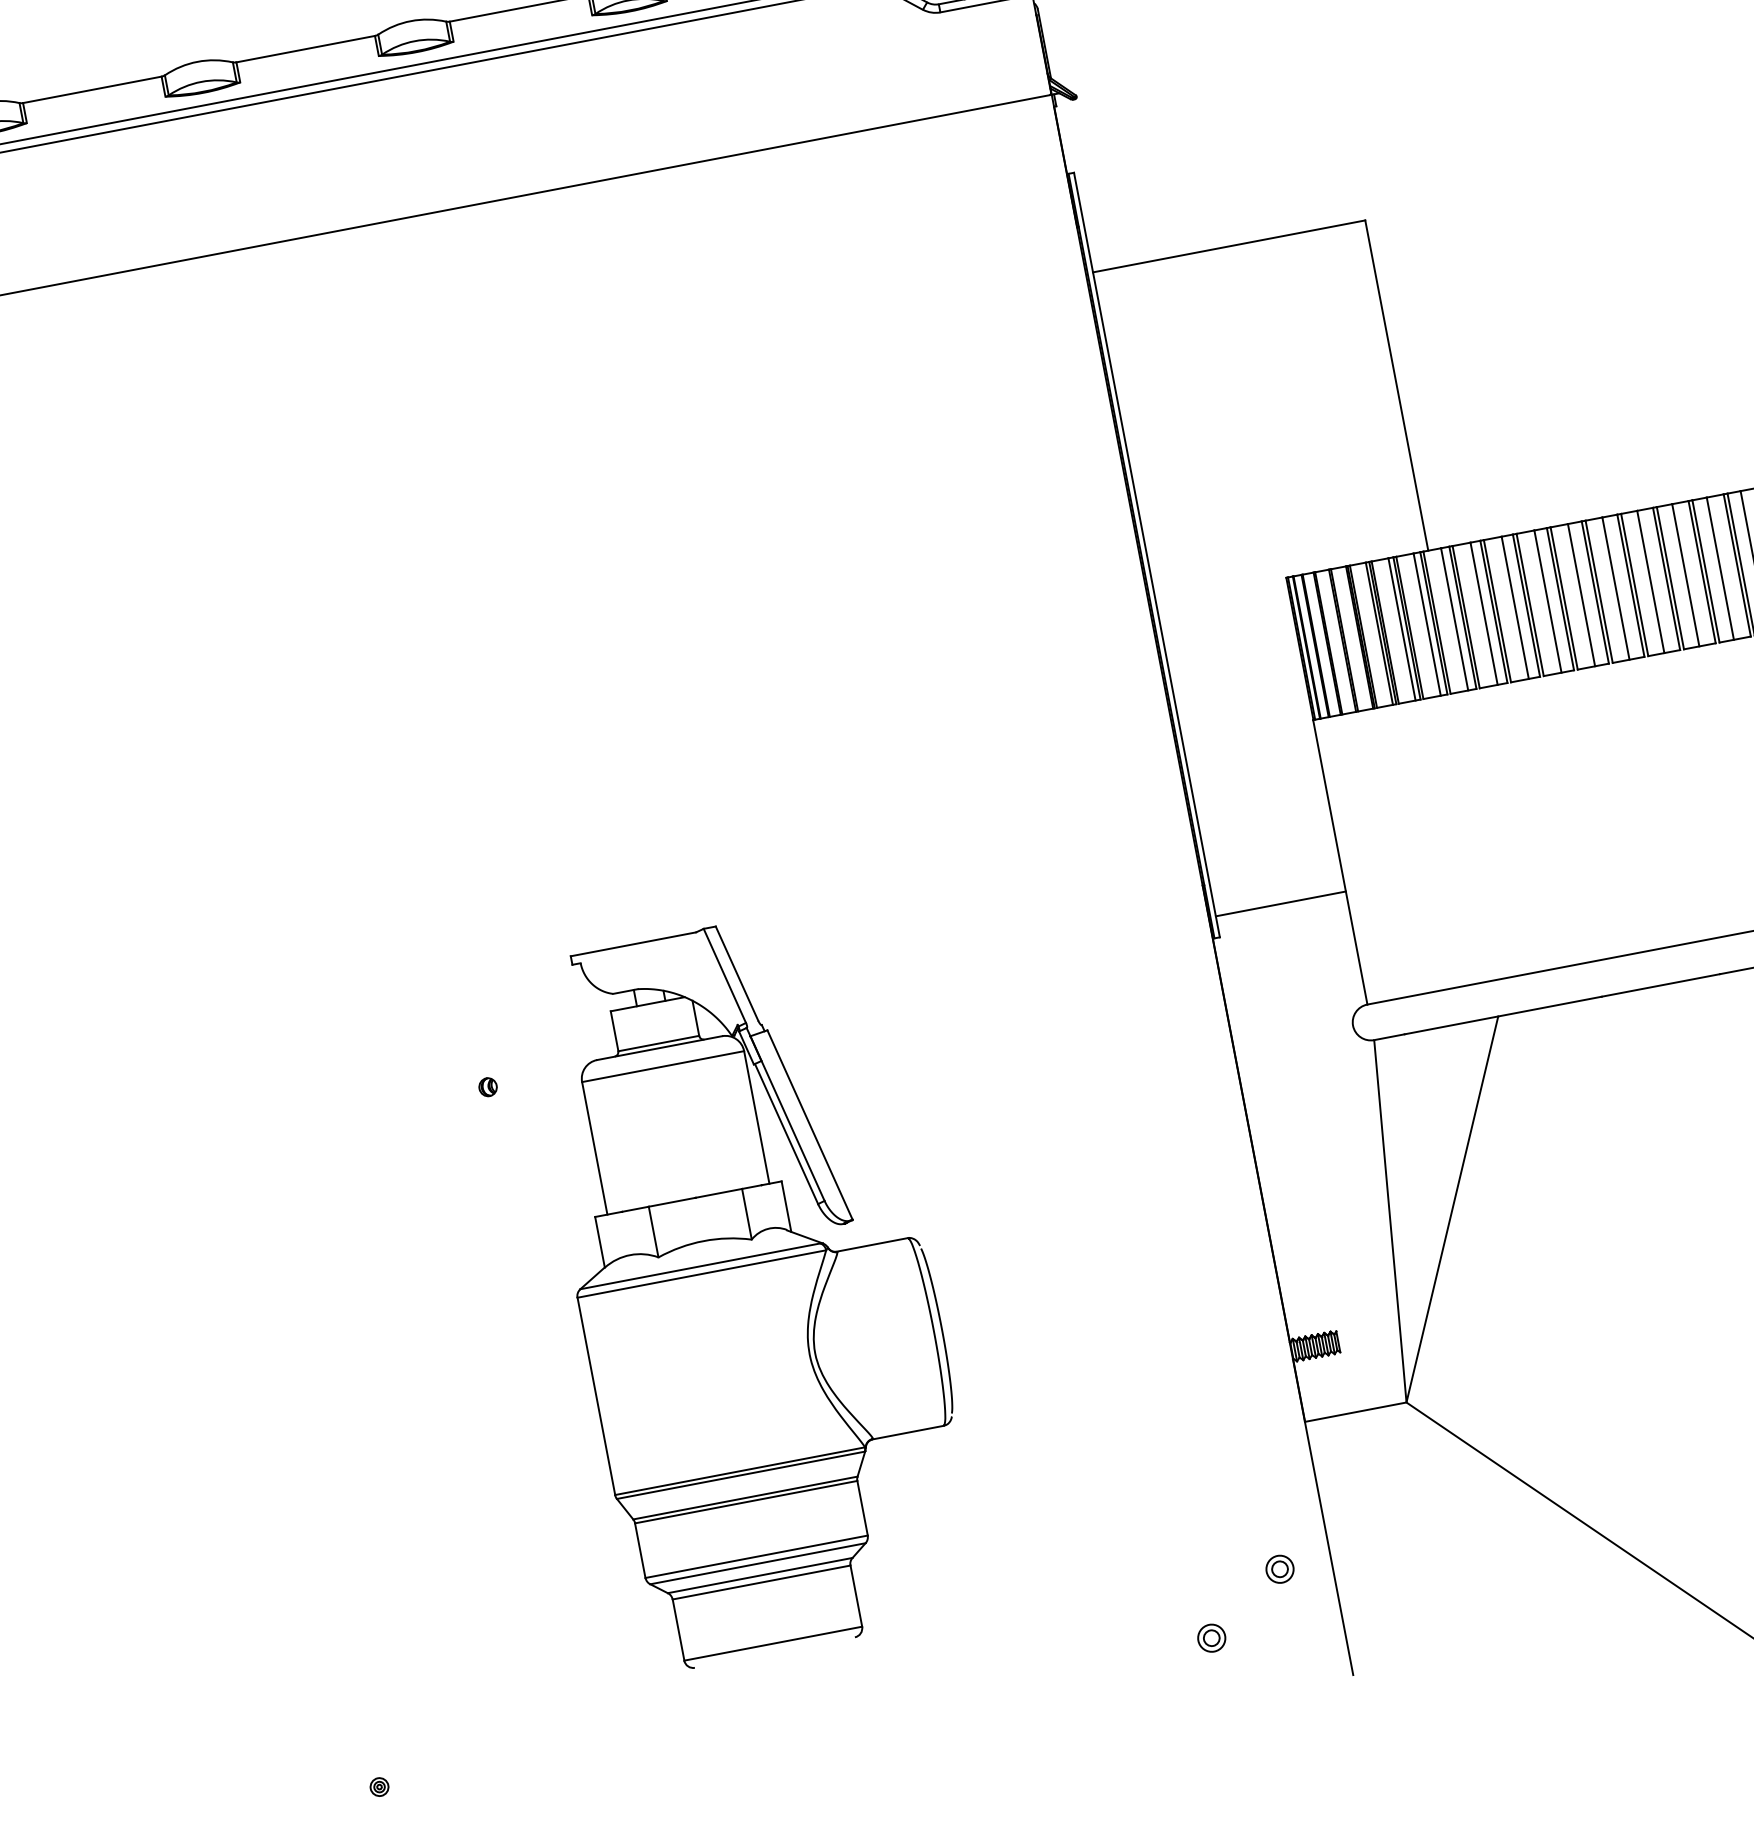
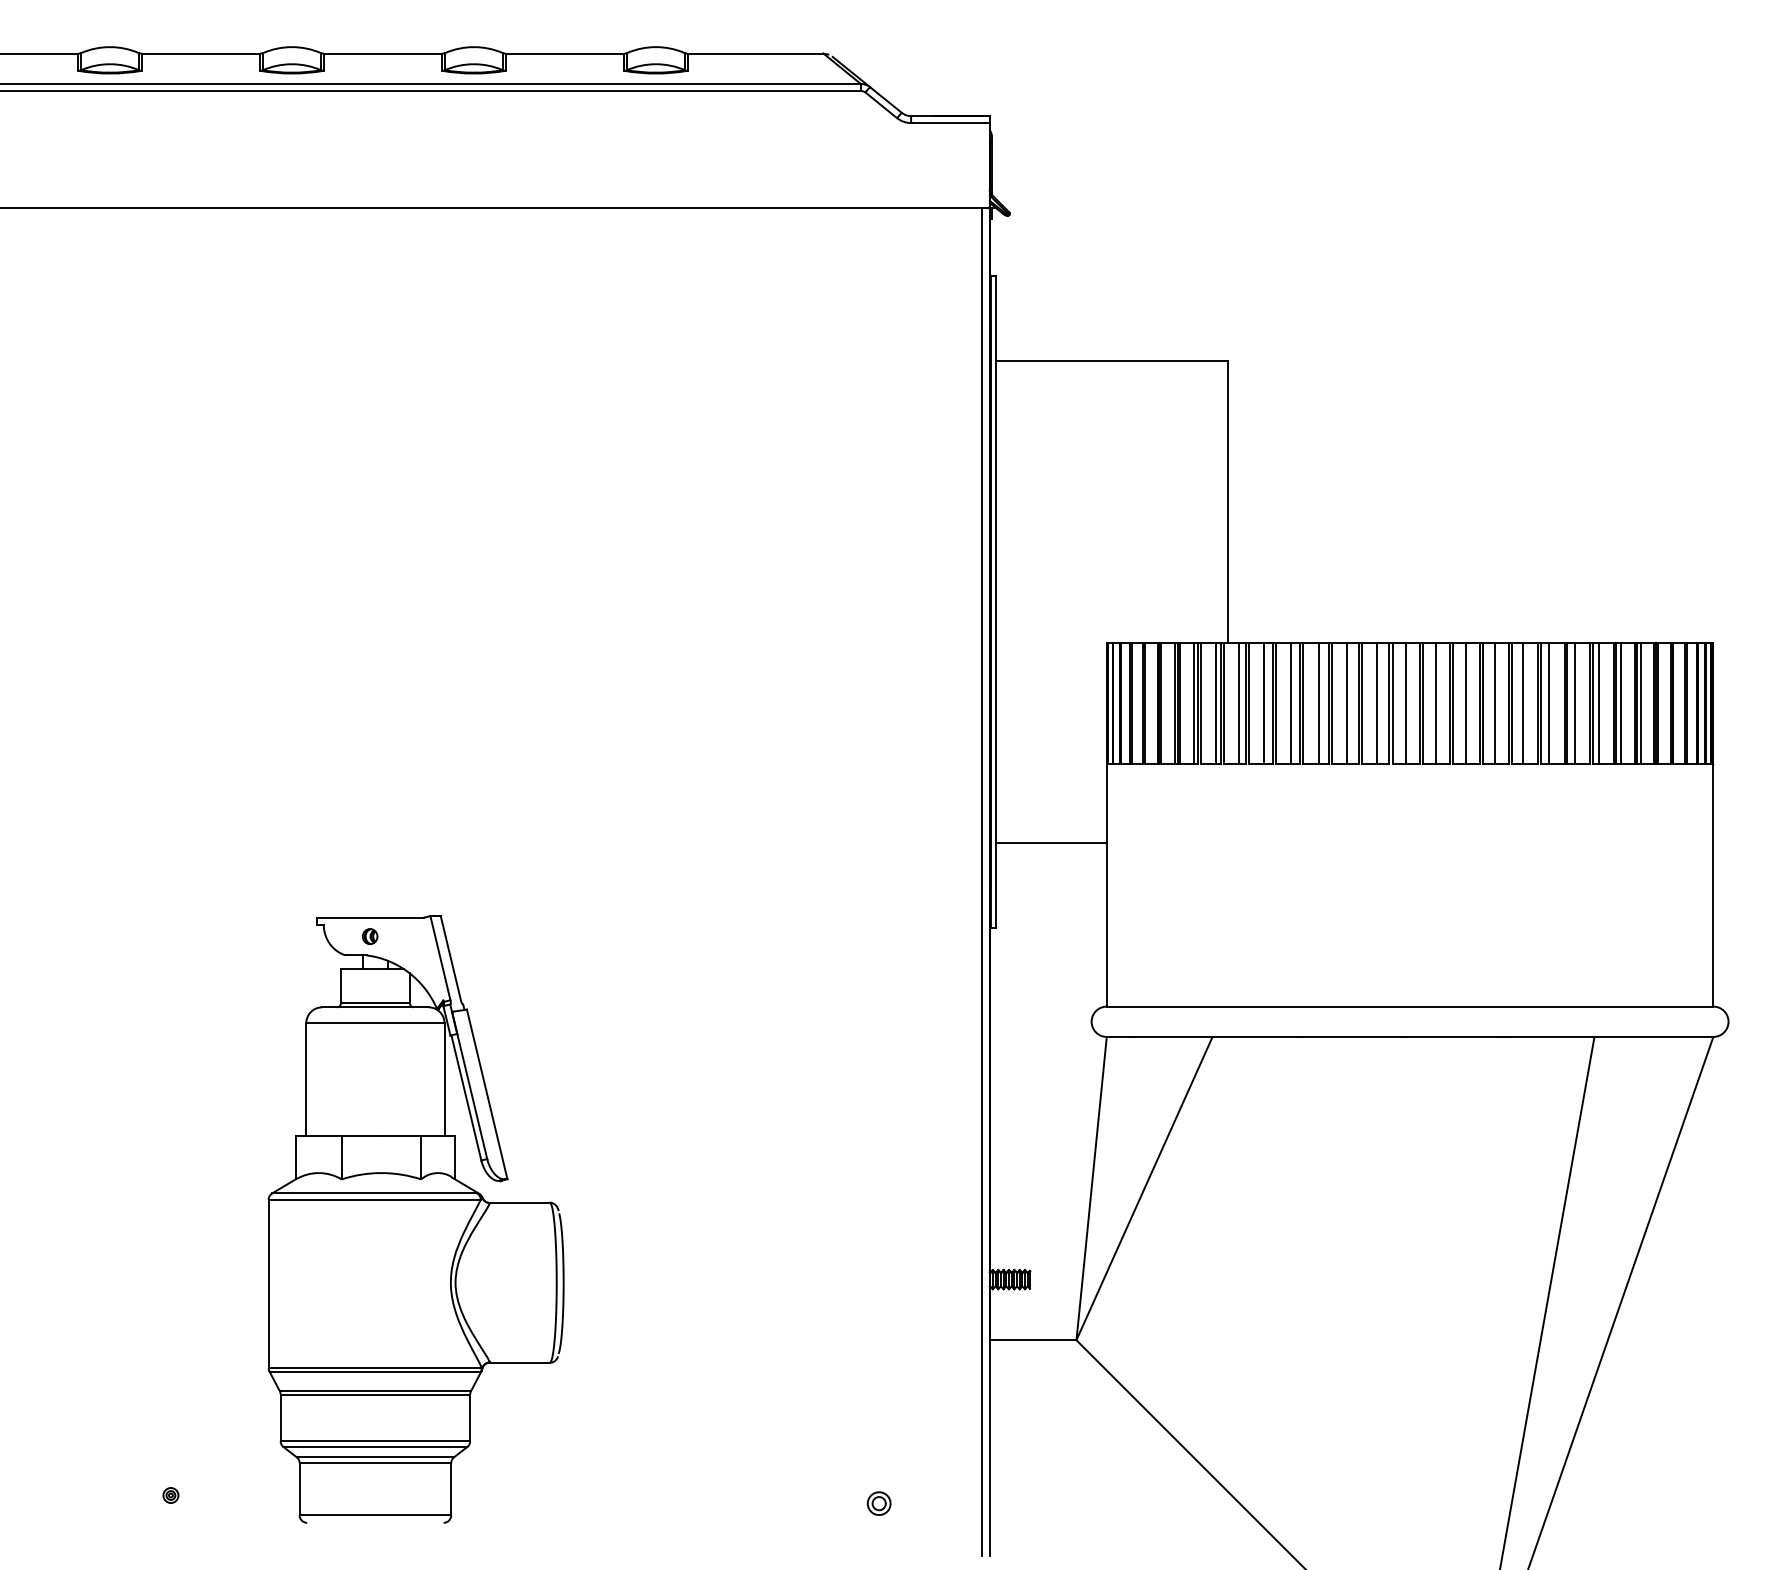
line: (1192, 887) -> (981, 882), added
line: (1279, 904) -> (1050, 843), moved
part: (754, 1287) -> (415, 1219), moved
part: (1279, 1569) -> (945, 1457), removed

